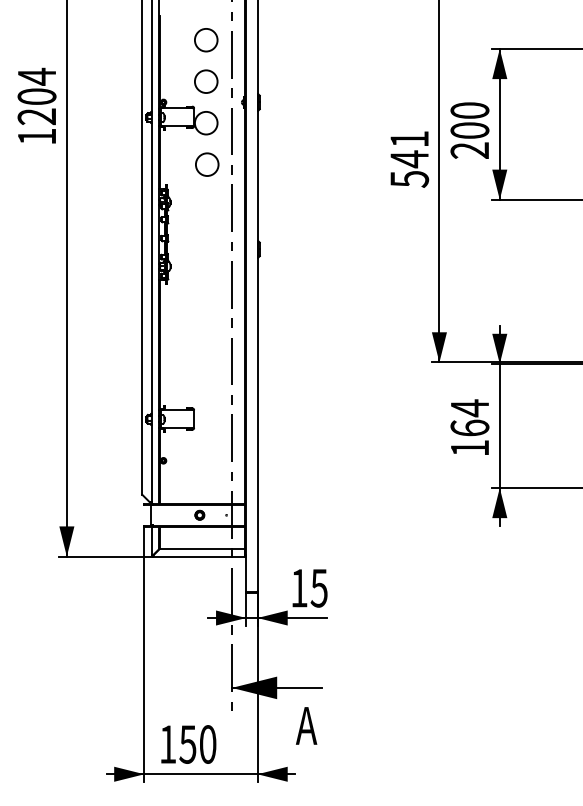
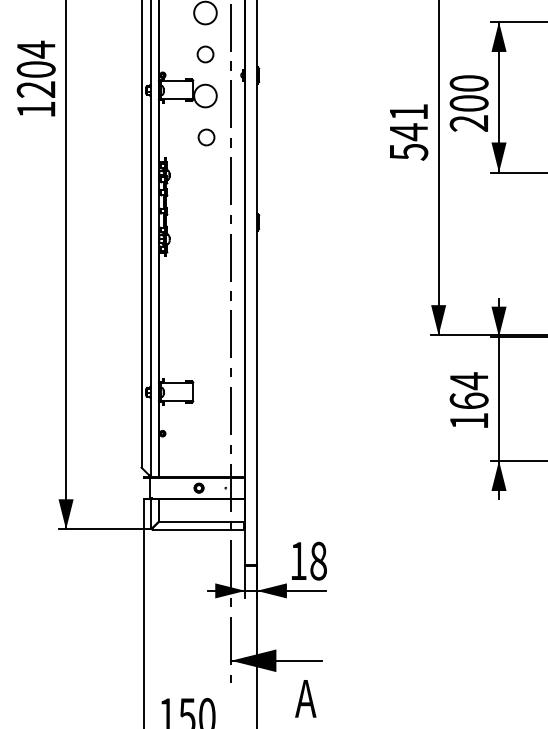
circle: (206, 81) -> (205, 54), size x0.7
circle: (207, 164) -> (206, 137), size x0.7
text: (318, 587) -> (317, 560), 15 -> 18

